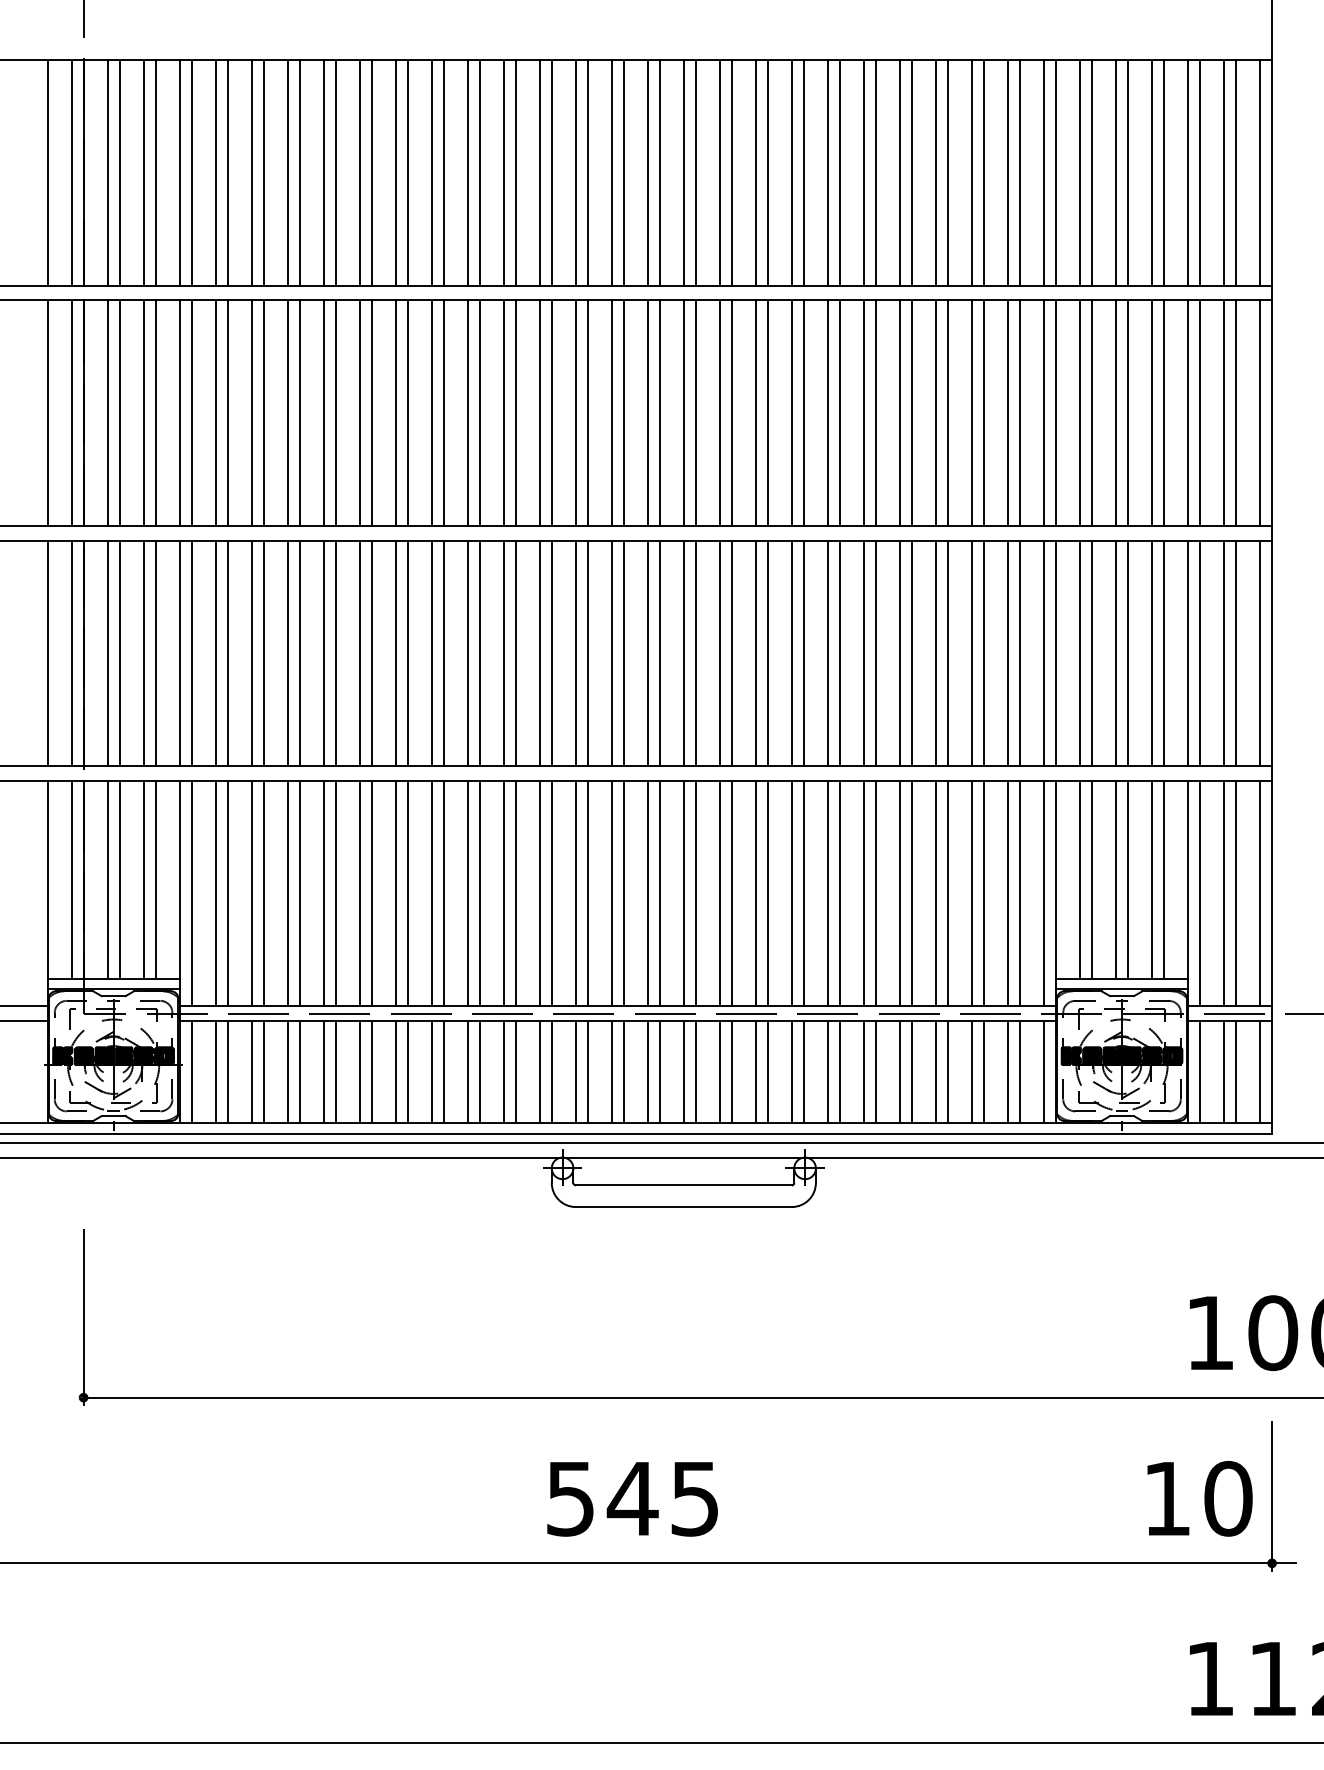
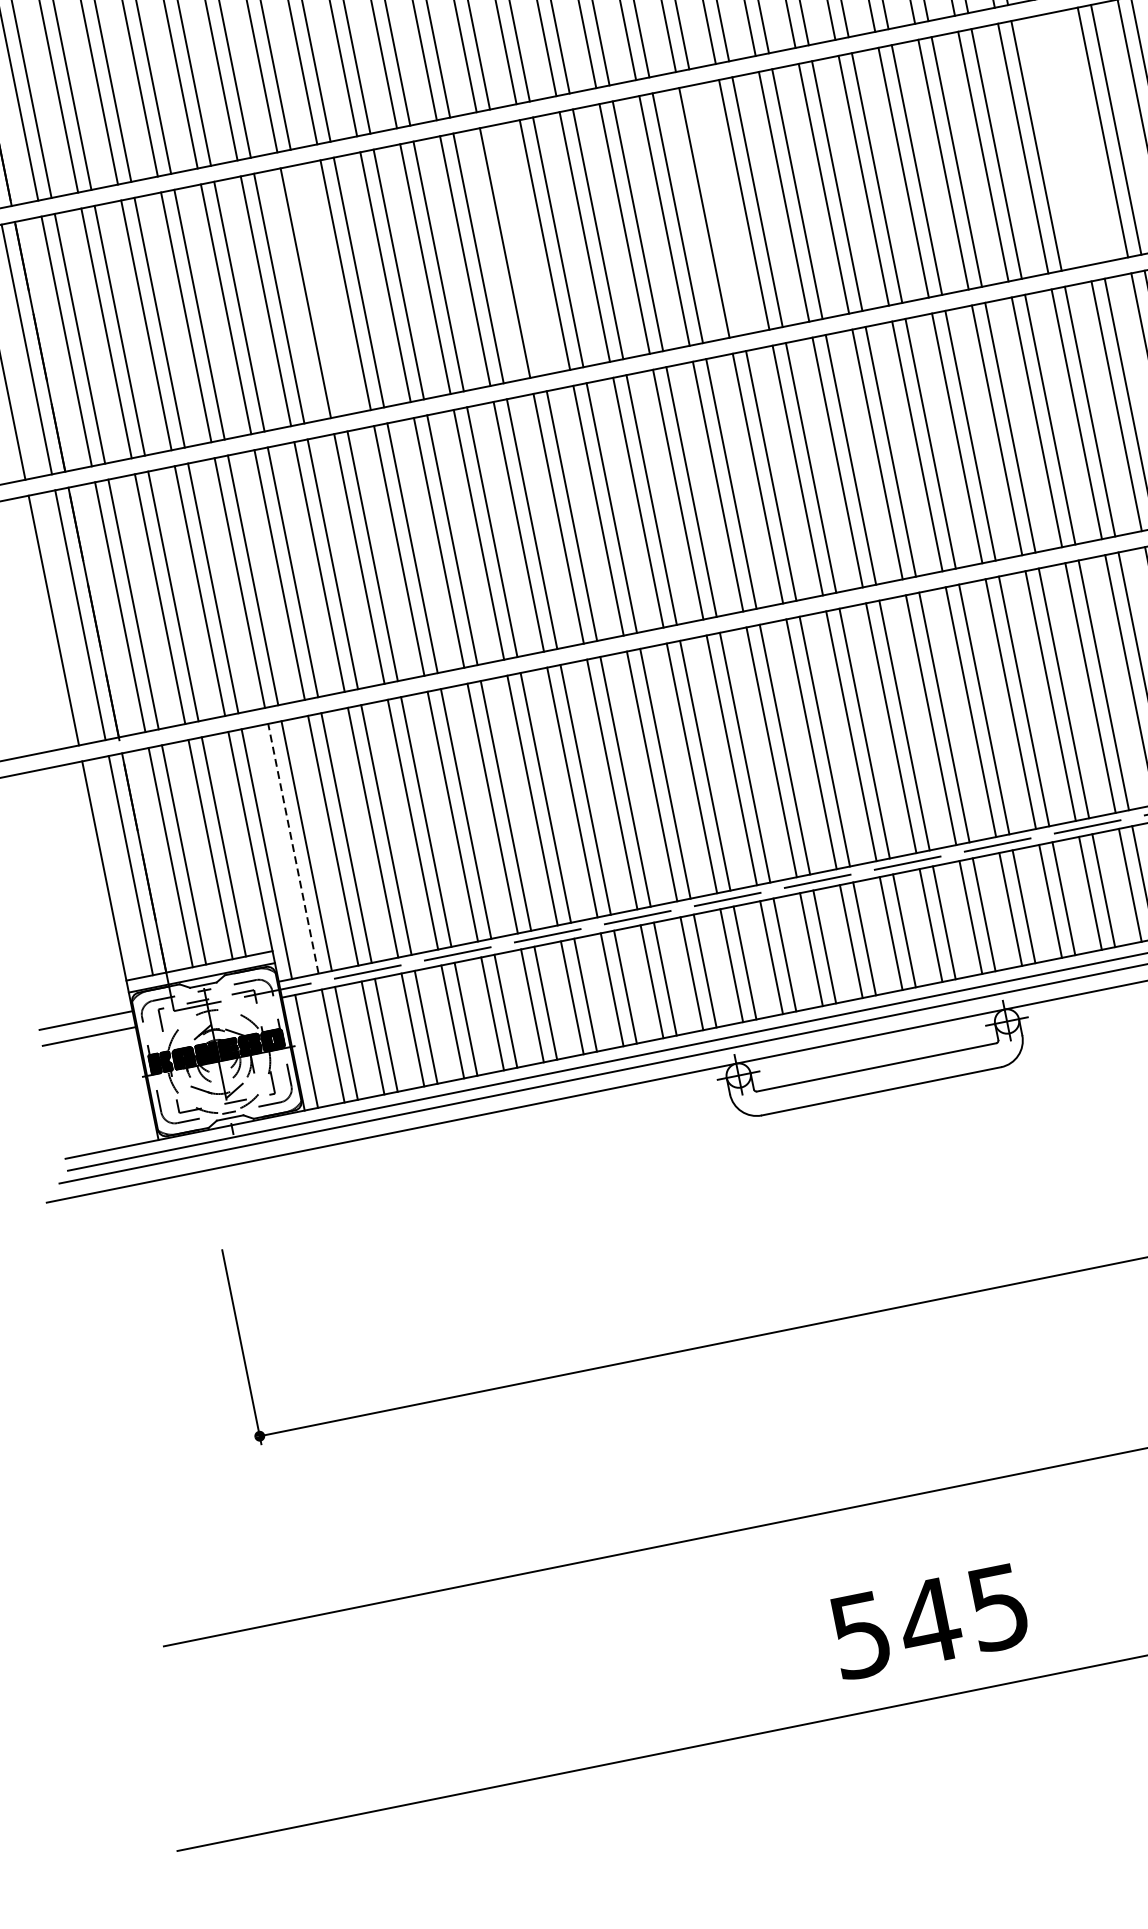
line: (335, 413) -> (318, 290), removed
line: (515, 413) -> (518, 250), removed
line: (695, 413) -> (717, 210), removed
line: (1007, 413) -> (1062, 140), removed
line: (1019, 413) -> (1075, 138), removed
line: (215, 893) -> (293, 848), solid -> dashed
text: (632, 1499) -> (929, 1622), moved

